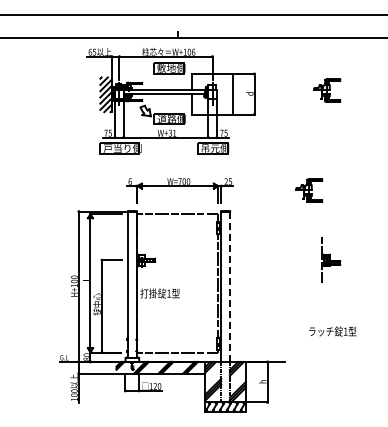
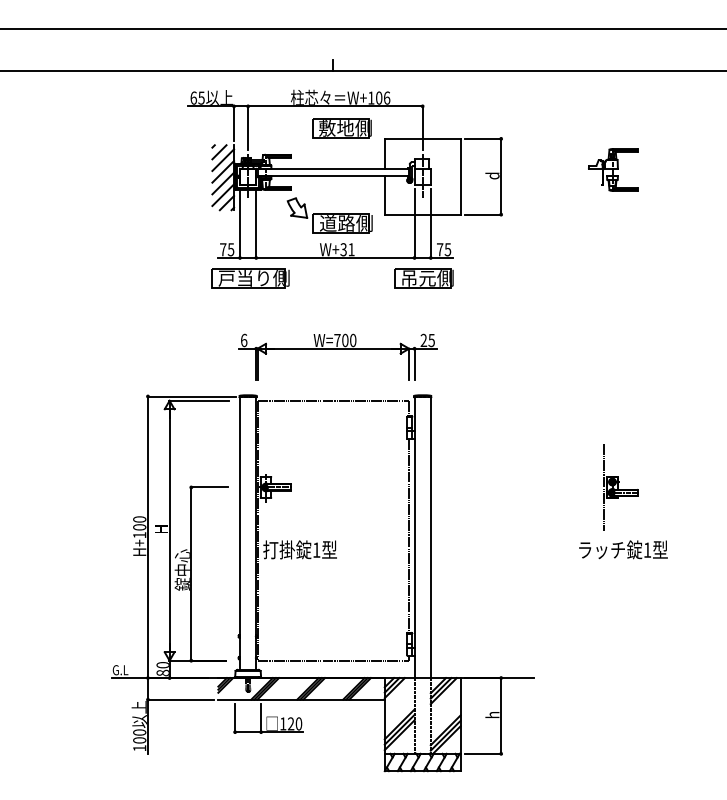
part: (170, 101) -> (343, 190), moved
part: (309, 190) -> (579, 356), removed
line: (229, 287) -> (429, 538), dashed -> solid
text: (332, 331) -> (622, 549), moved

